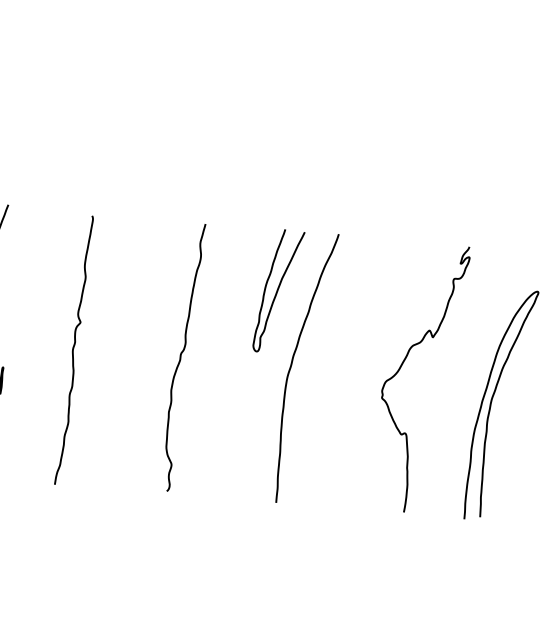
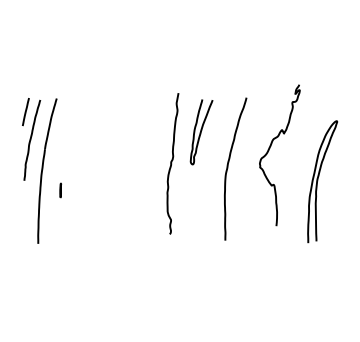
curve: (74, 350) -> (97, 171), removed
curve: (183, 357) -> (172, 163), moved
curve: (293, 366) -> (228, 168), moved
part: (402, 367) -> (269, 150), moved

